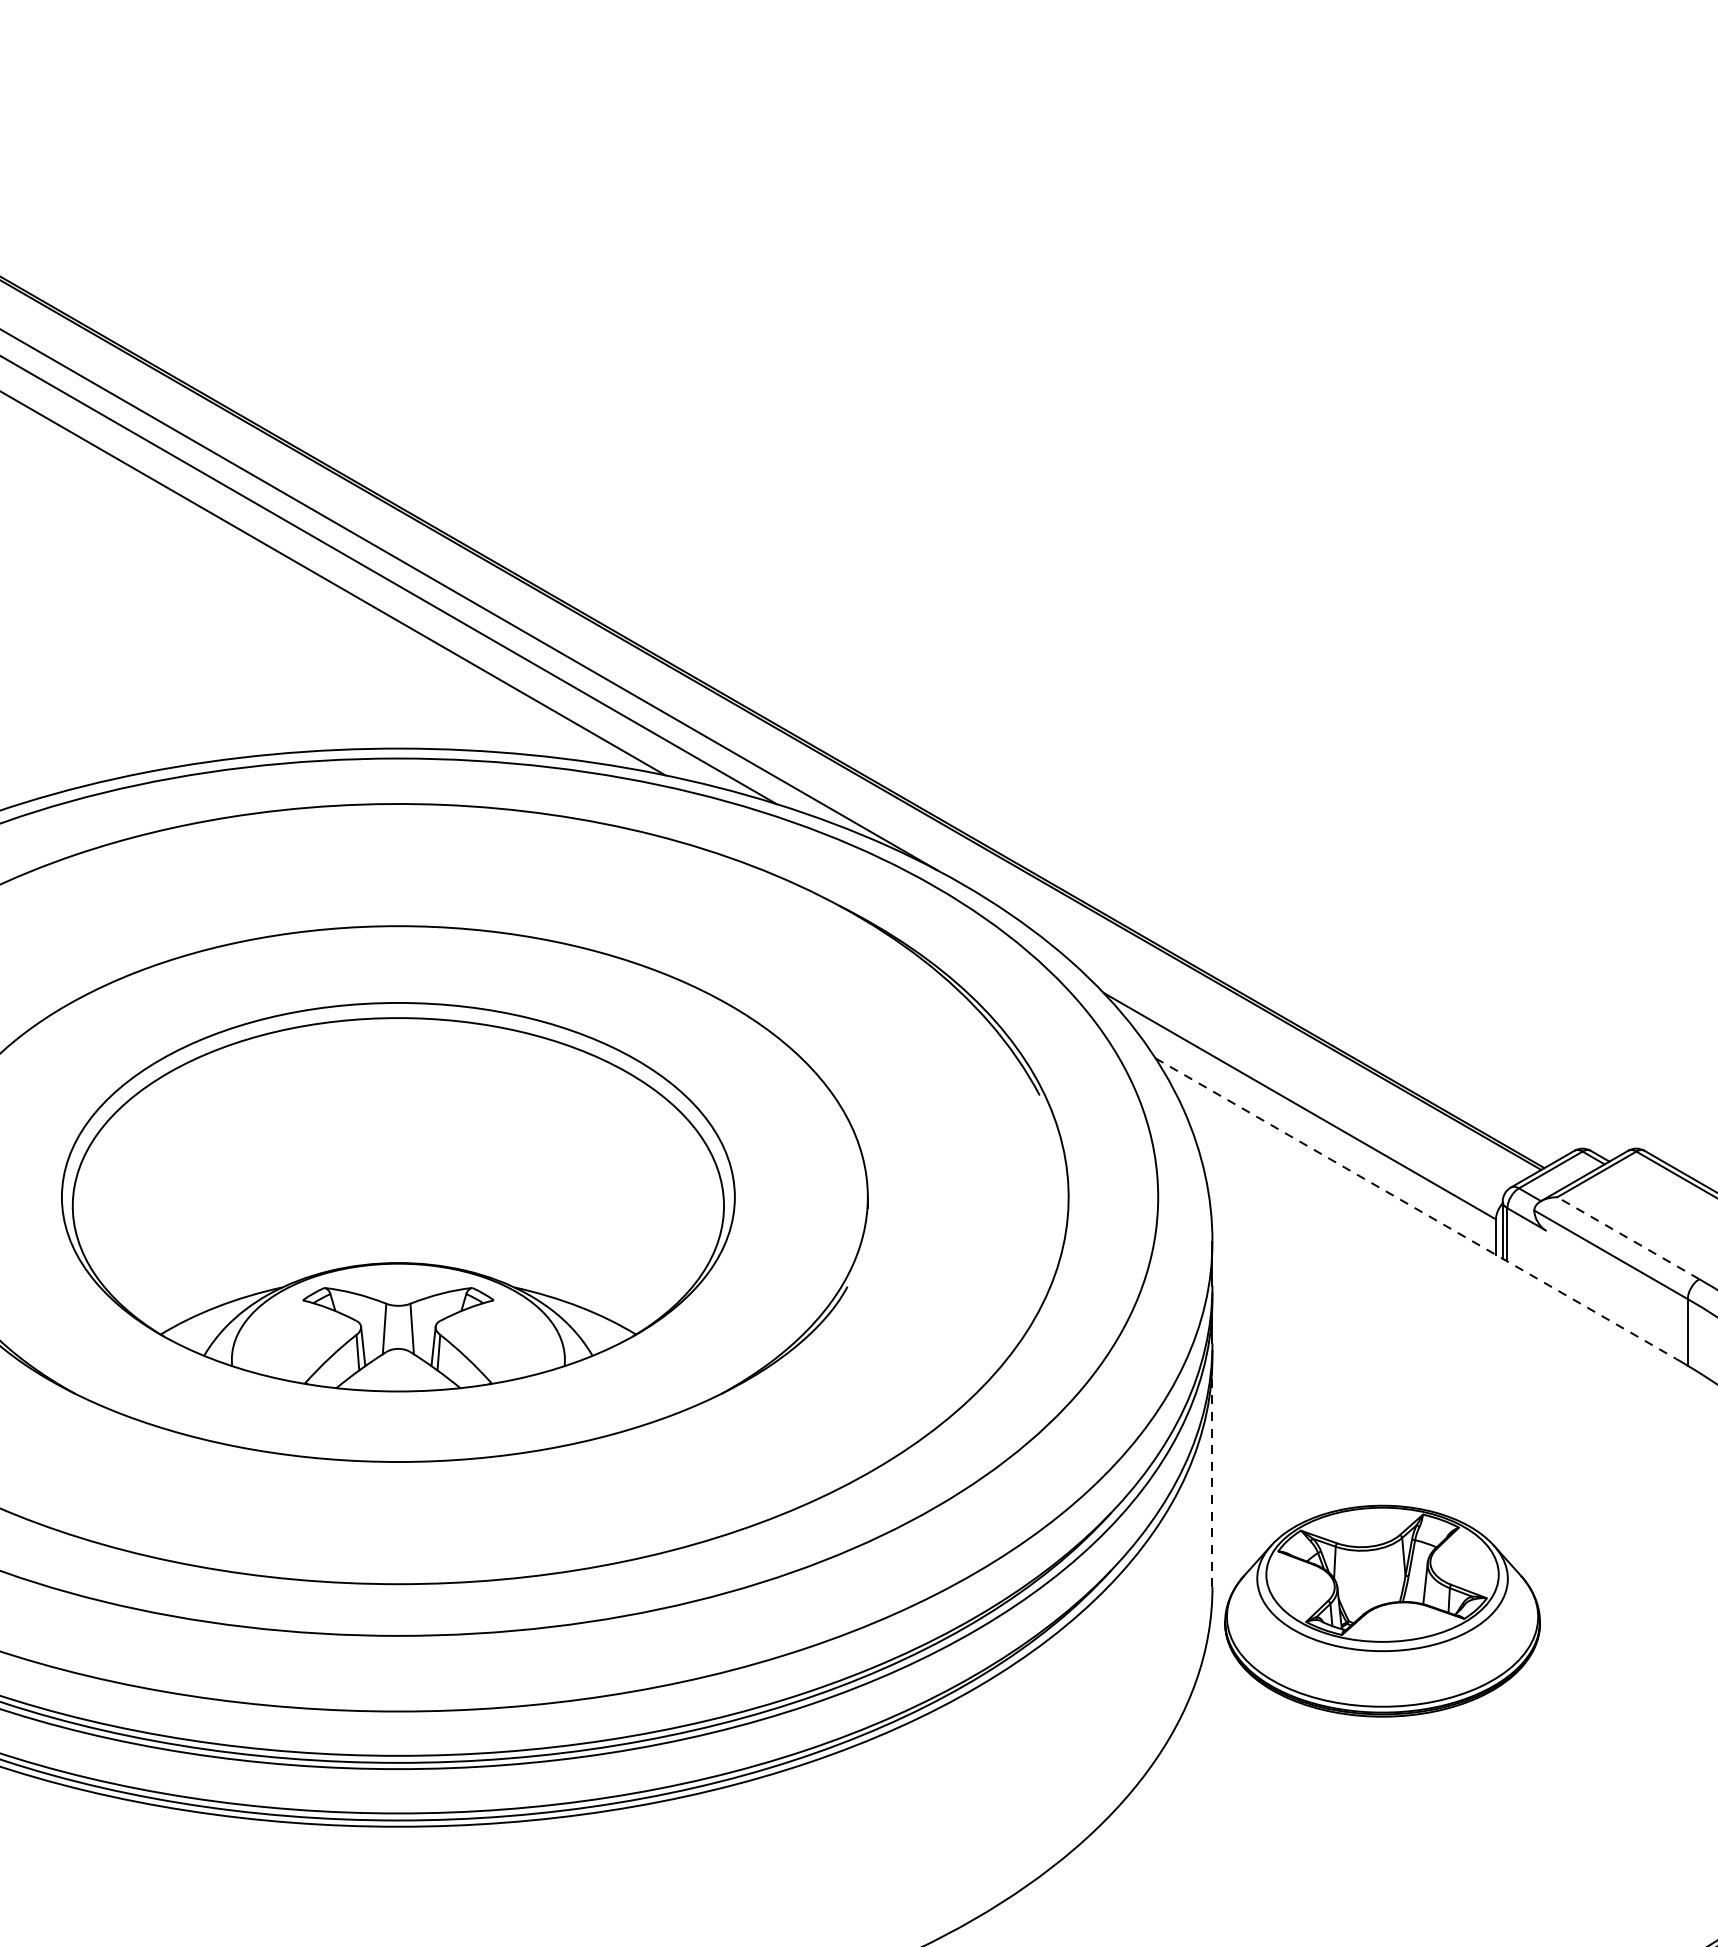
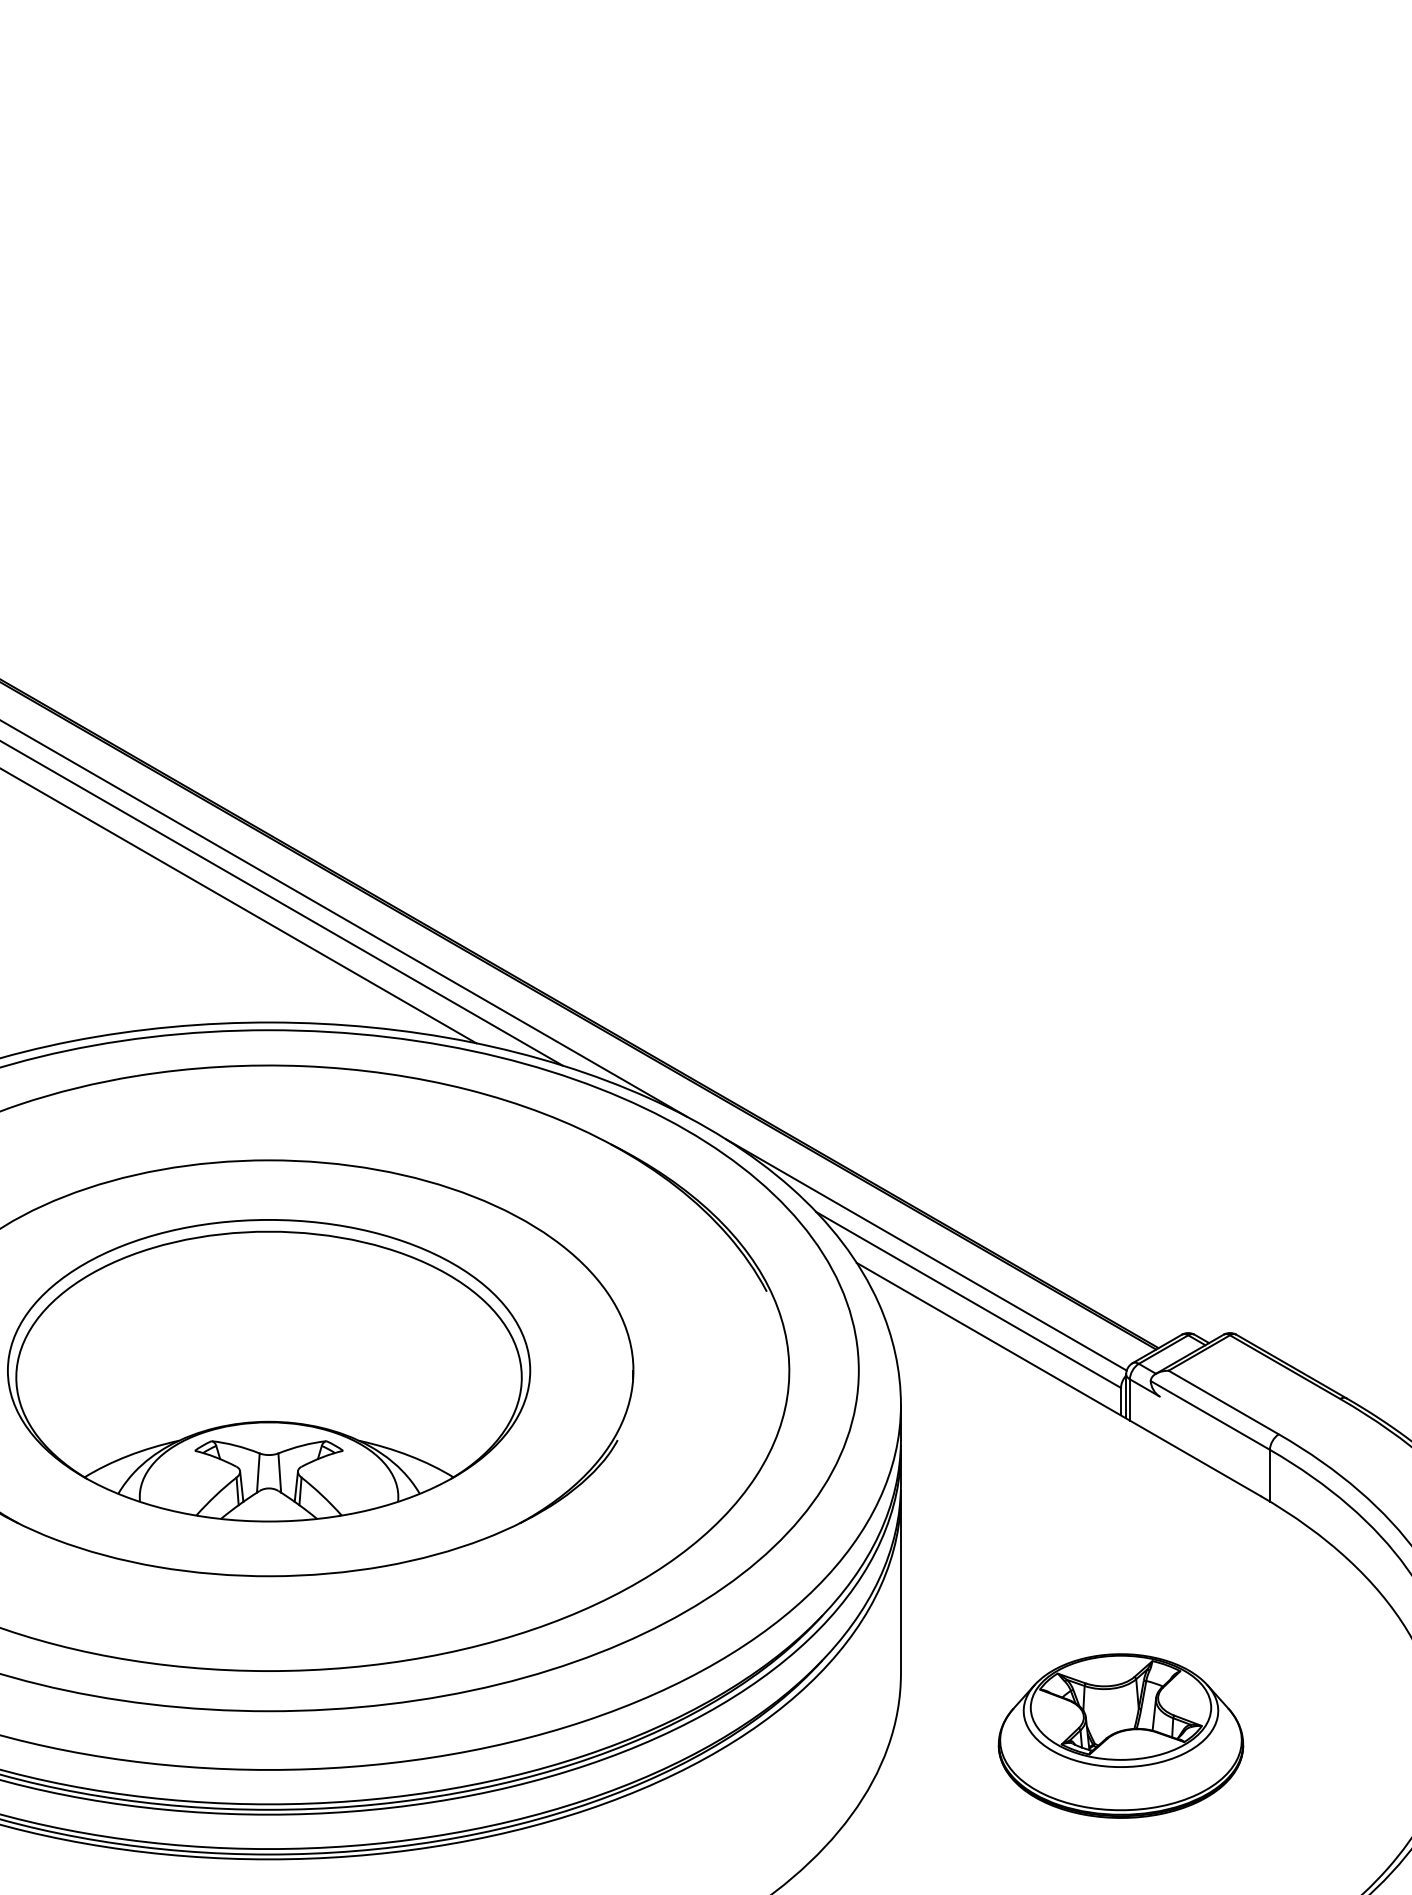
line: (1245, 1047) -> (926, 1254), added
line: (1416, 1208) -> (1059, 1379), dashed -> solid
line: (1627, 1238) -> (1223, 1402), dashed -> solid
line: (1211, 1471) -> (900, 1583), dashed -> solid
part: (1381, 1610) -> (1120, 1735), moved

